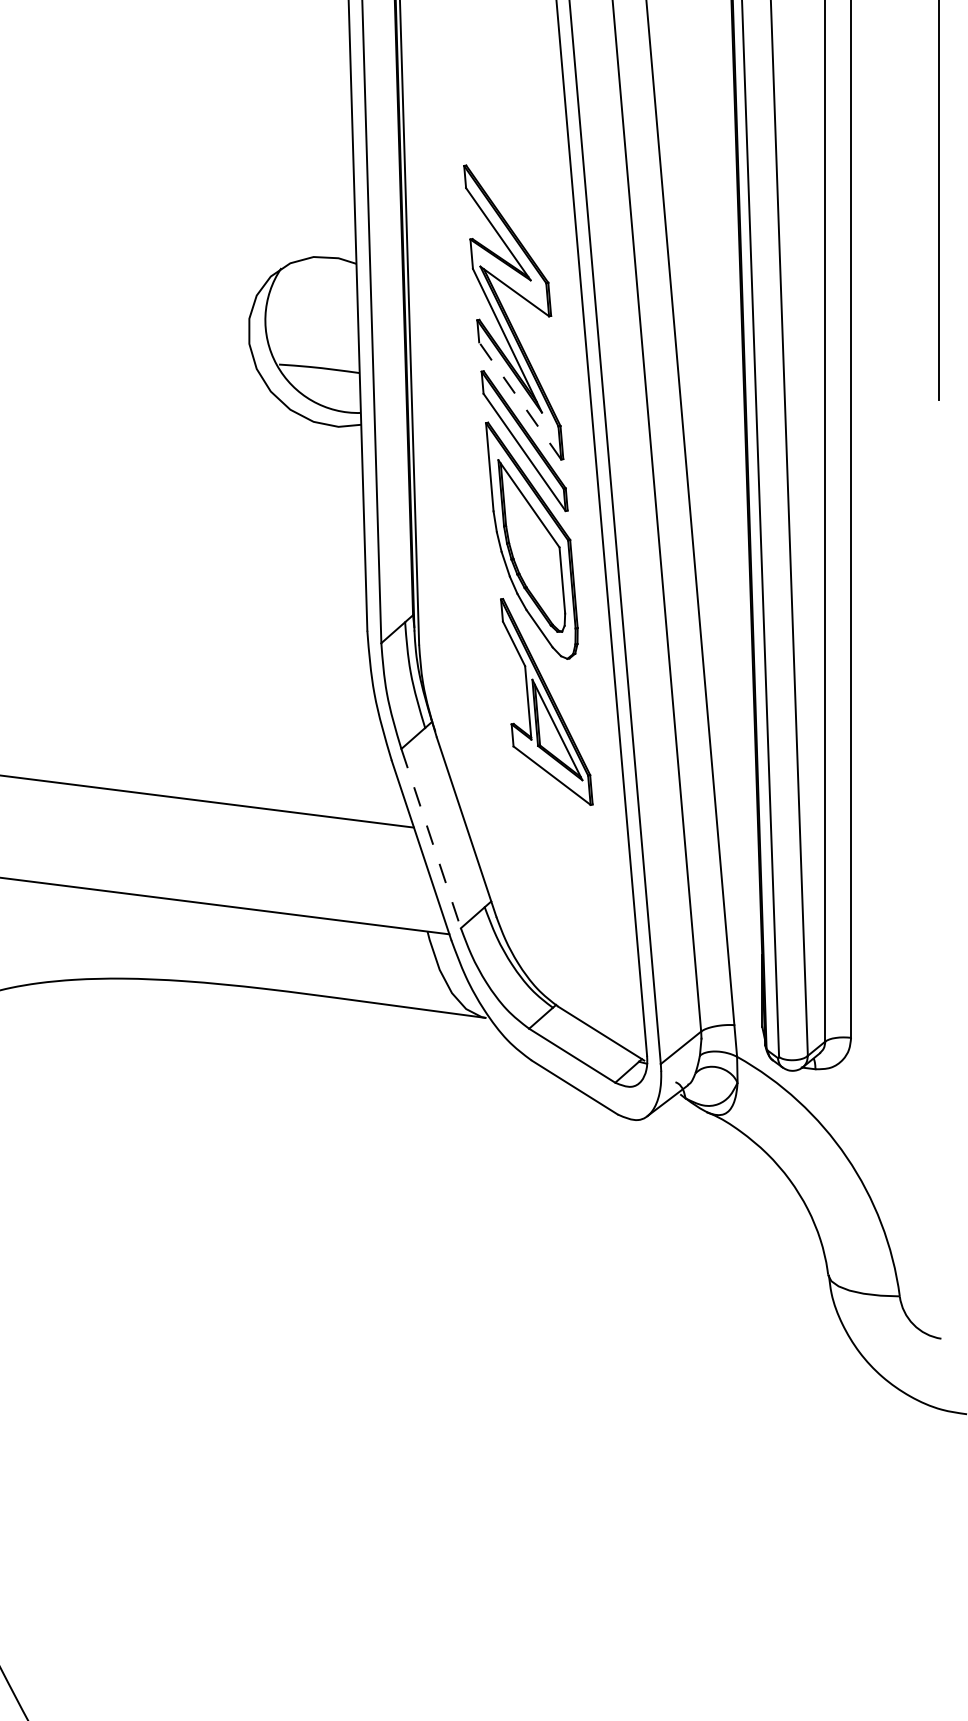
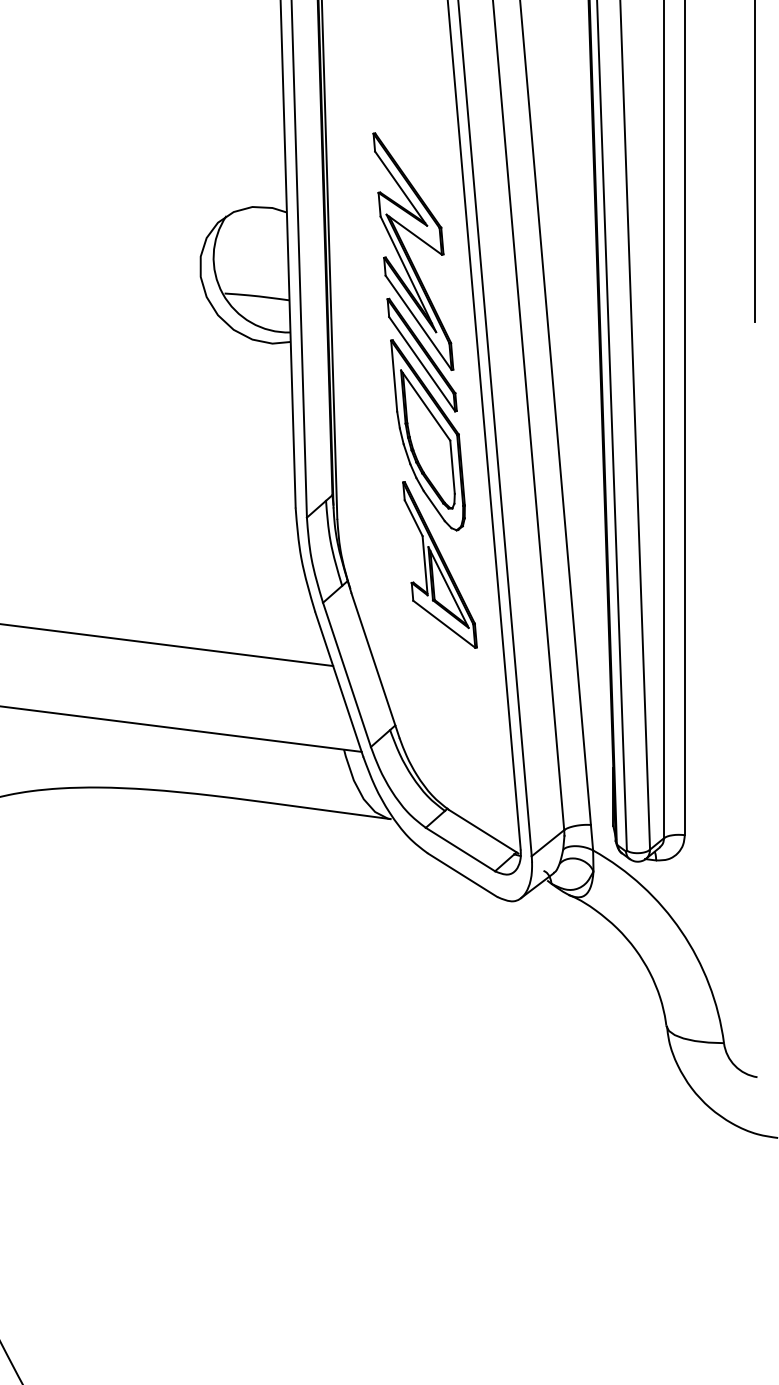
line: (520, 400) -> (418, 322), dashed -> solid
line: (431, 839) -> (347, 675), dashed -> solid

